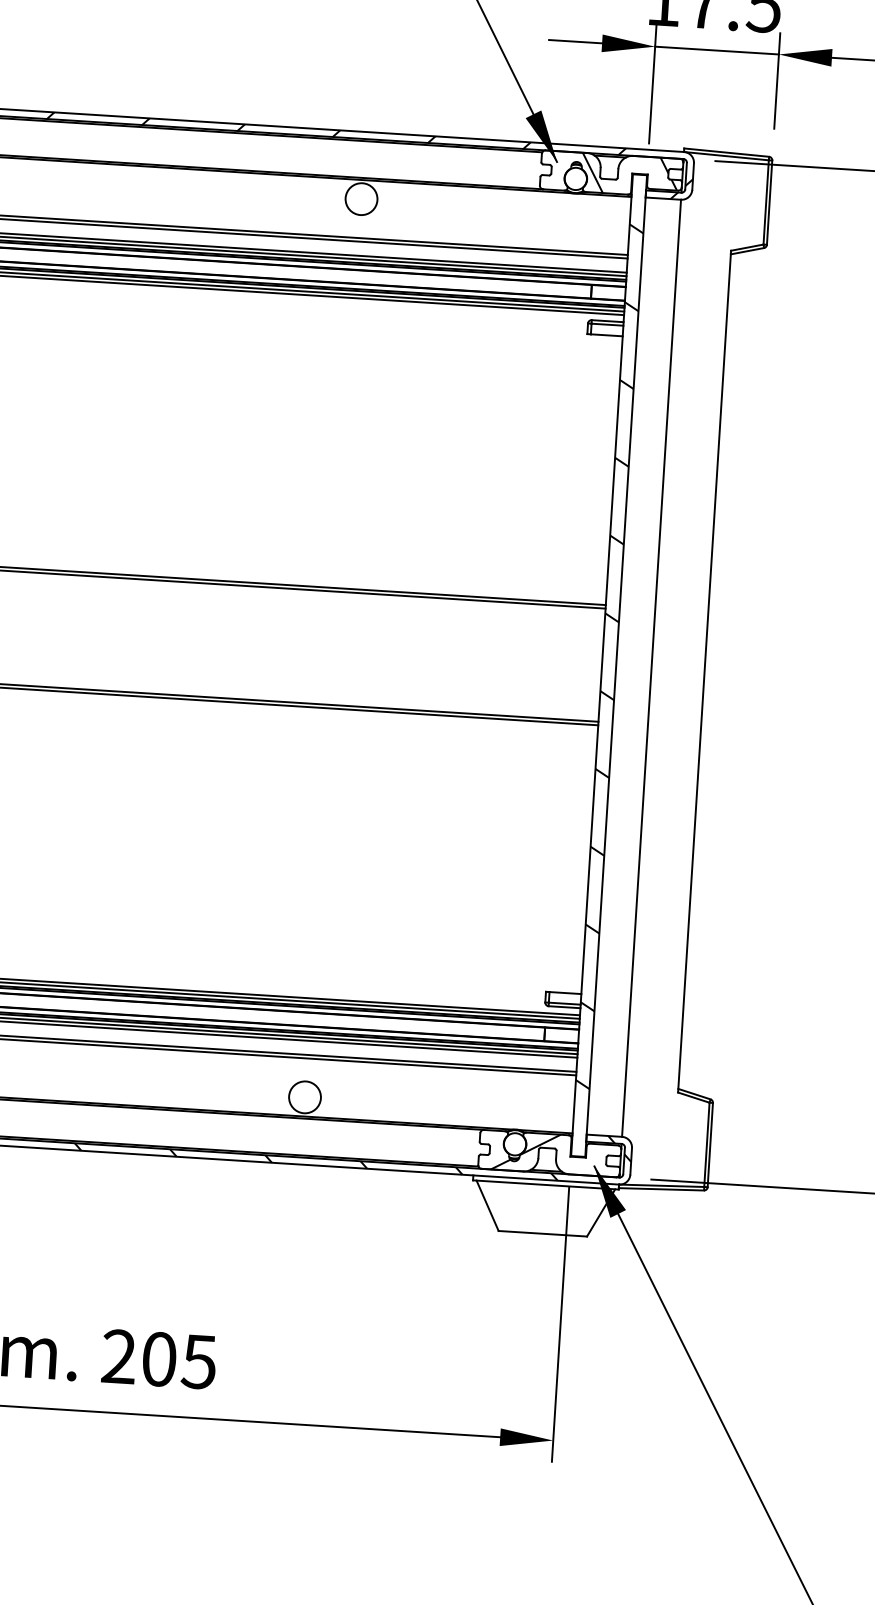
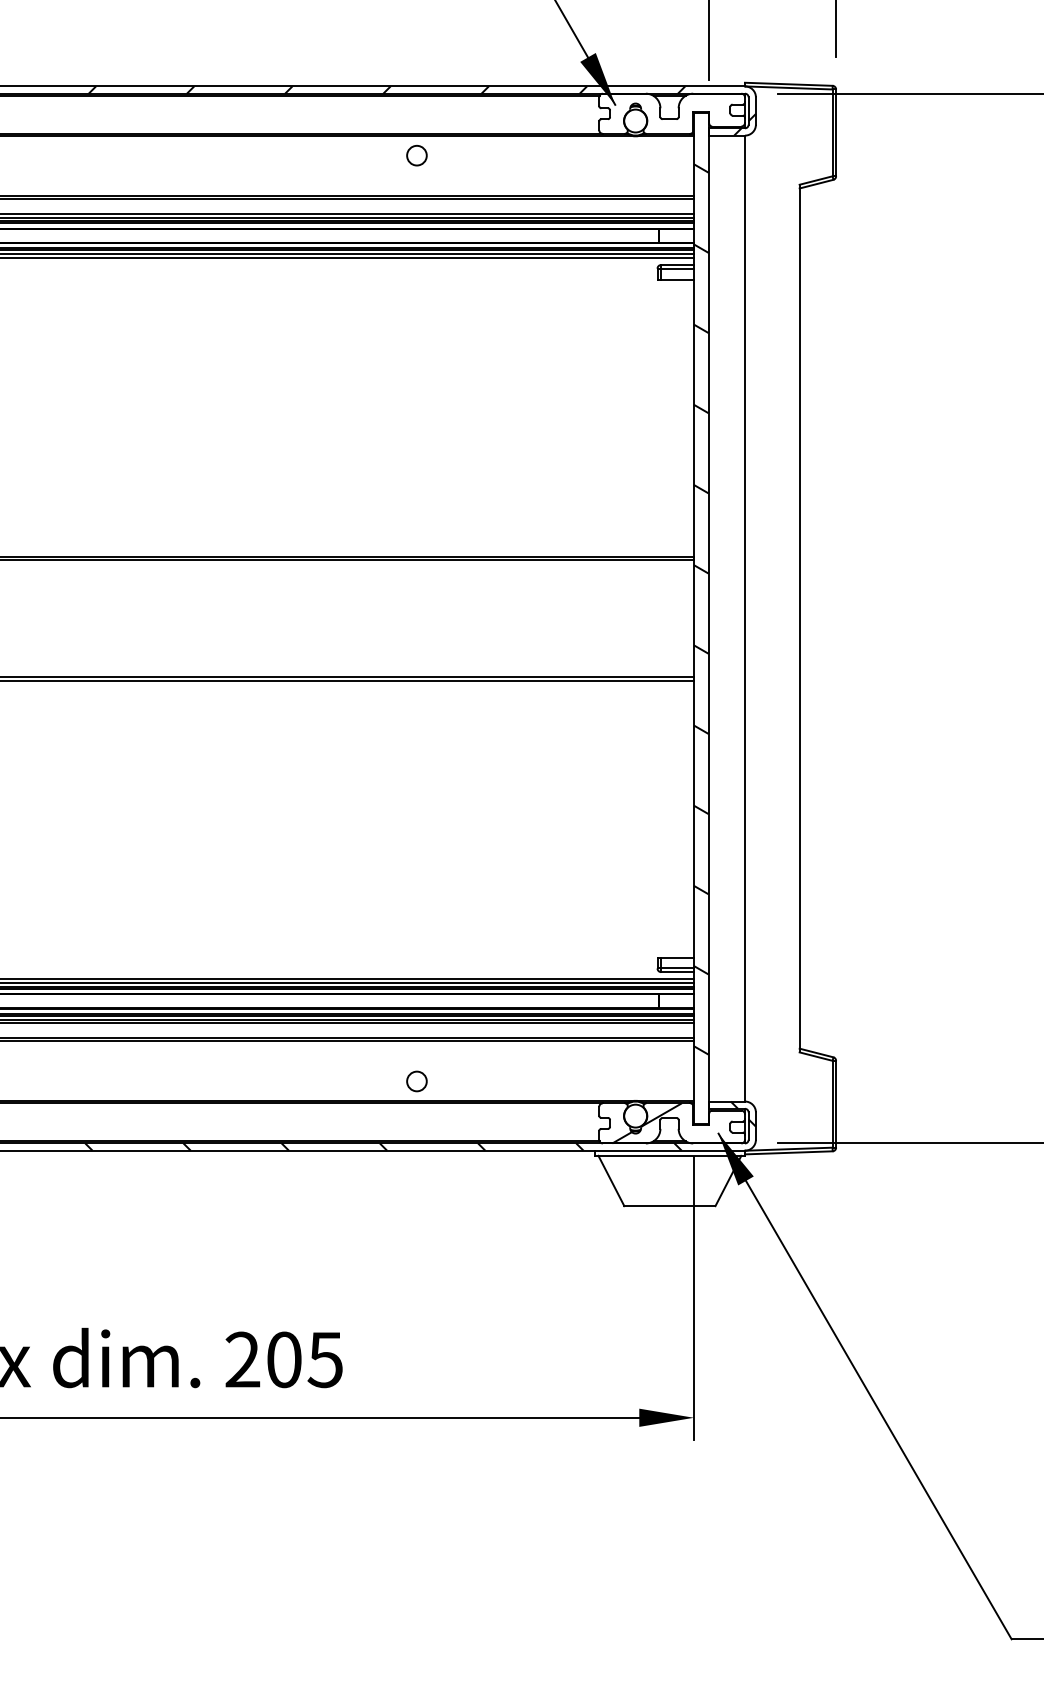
hatch: (629, 174) -> (690, 113), removed
circle: (361, 198) -> (416, 155), size x0.6
circle: (304, 1097) -> (416, 1081), size x0.6

